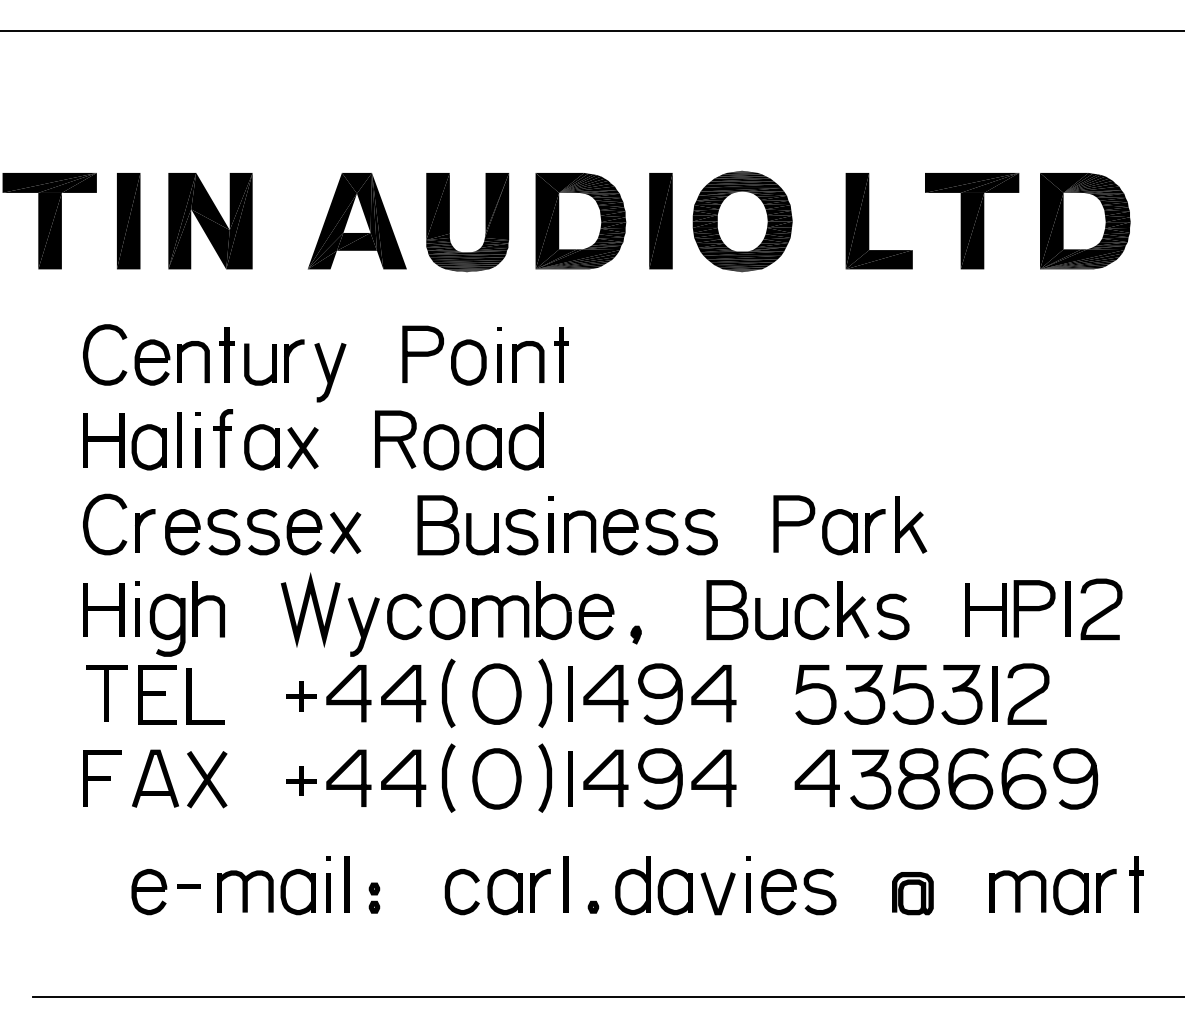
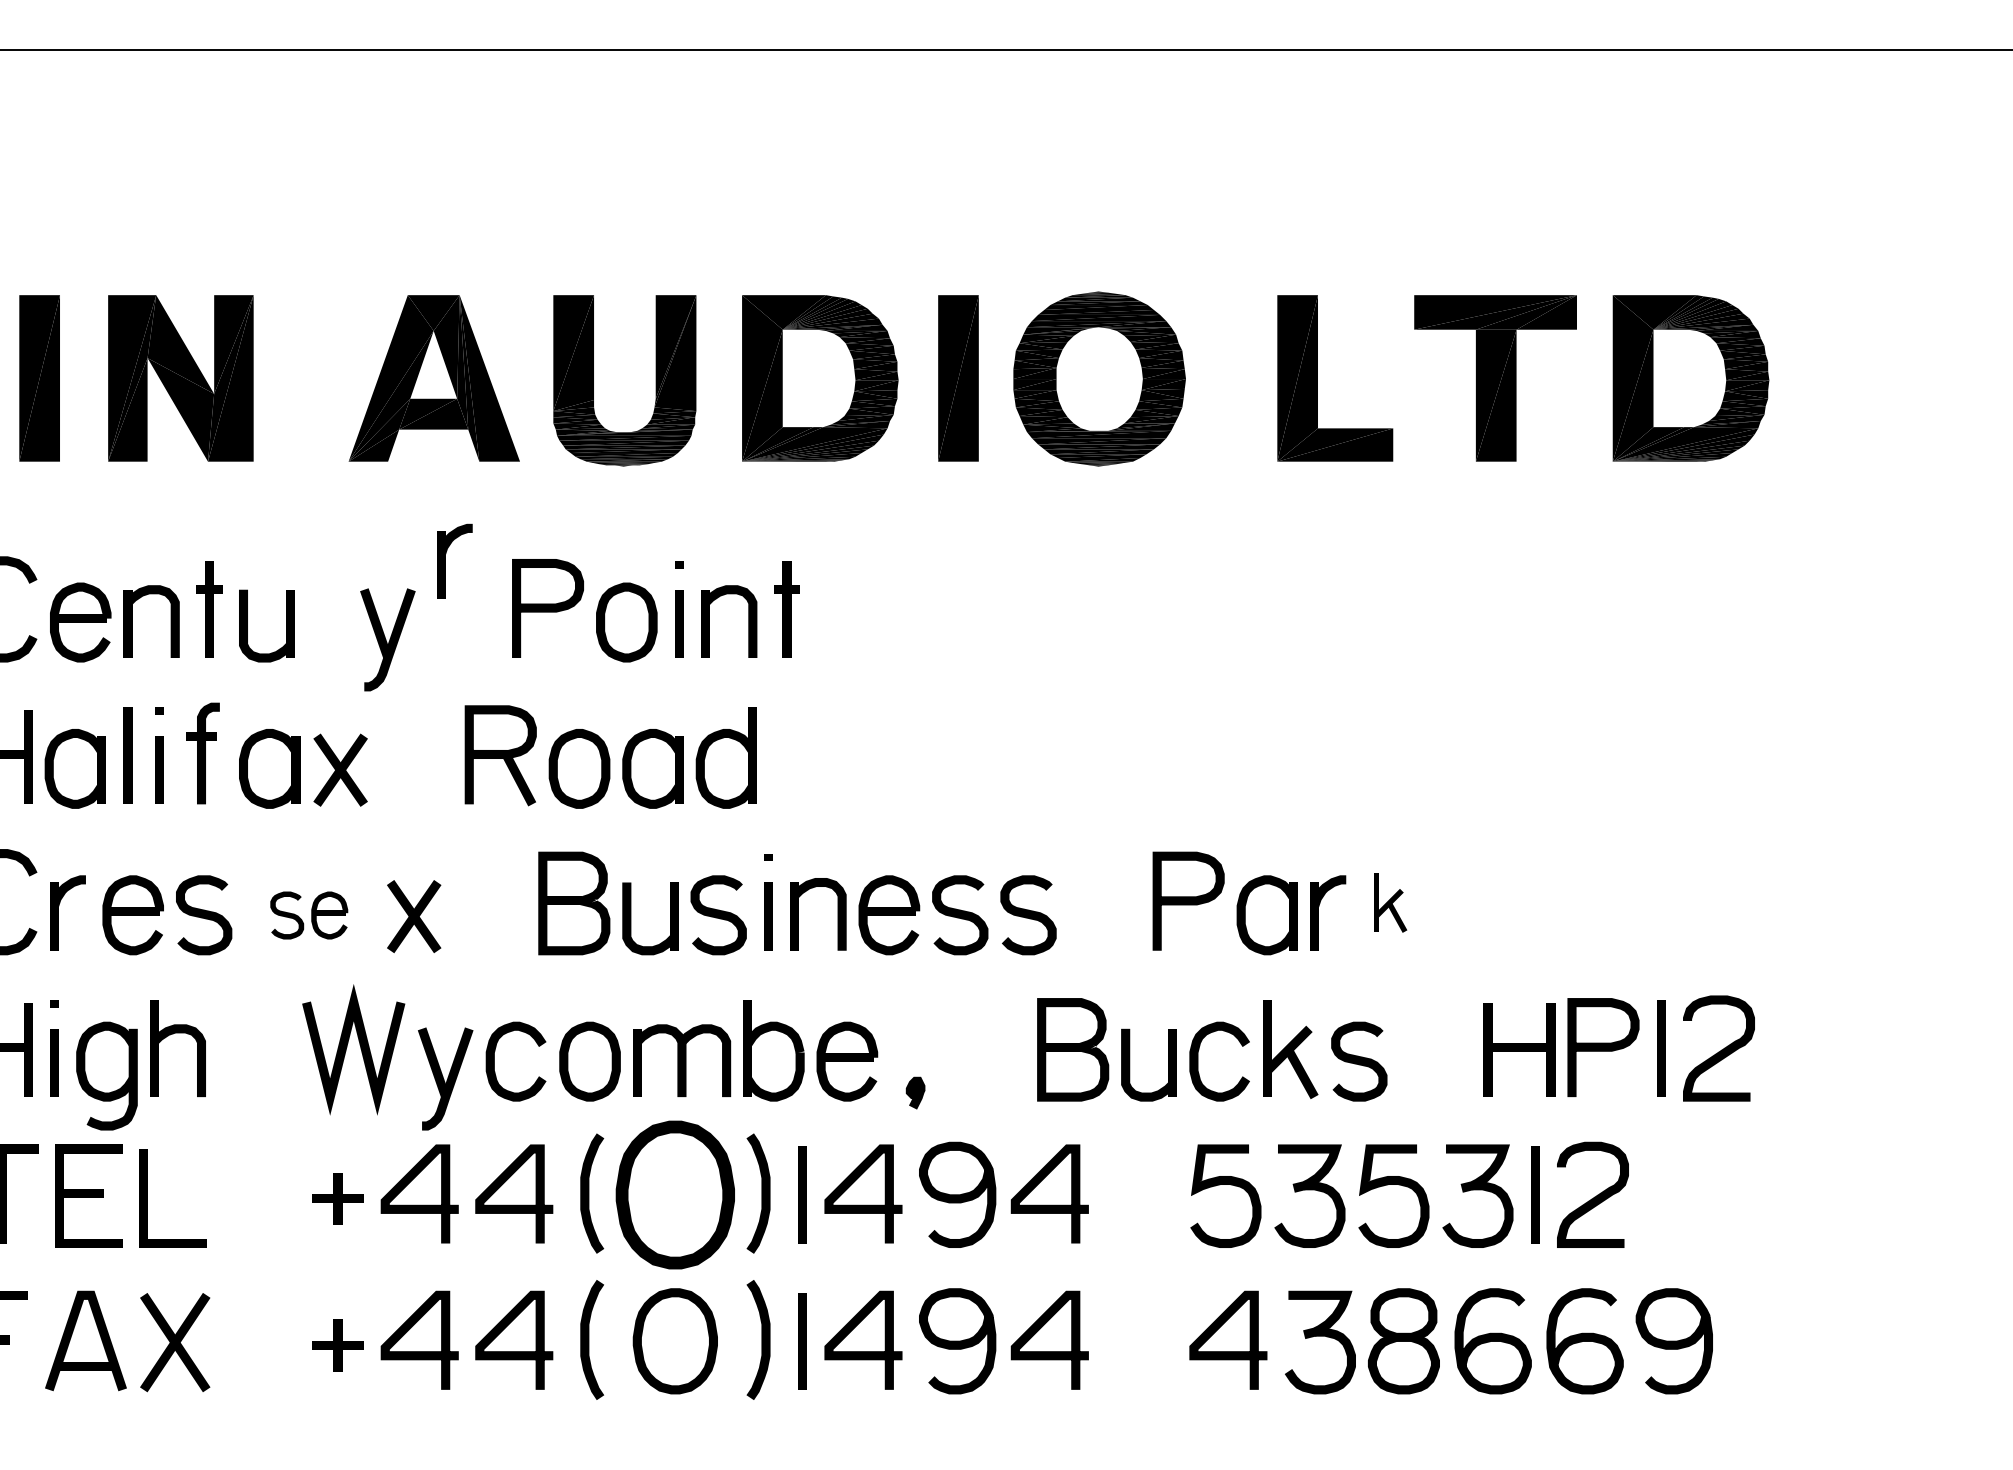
part: (294, 360) -> (455, 560), moved
part: (911, 524) -> (1390, 902), size x0.6
part: (284, 532) -> (308, 915), size x0.6
part: (496, 693) -> (674, 1193), size x1.4

